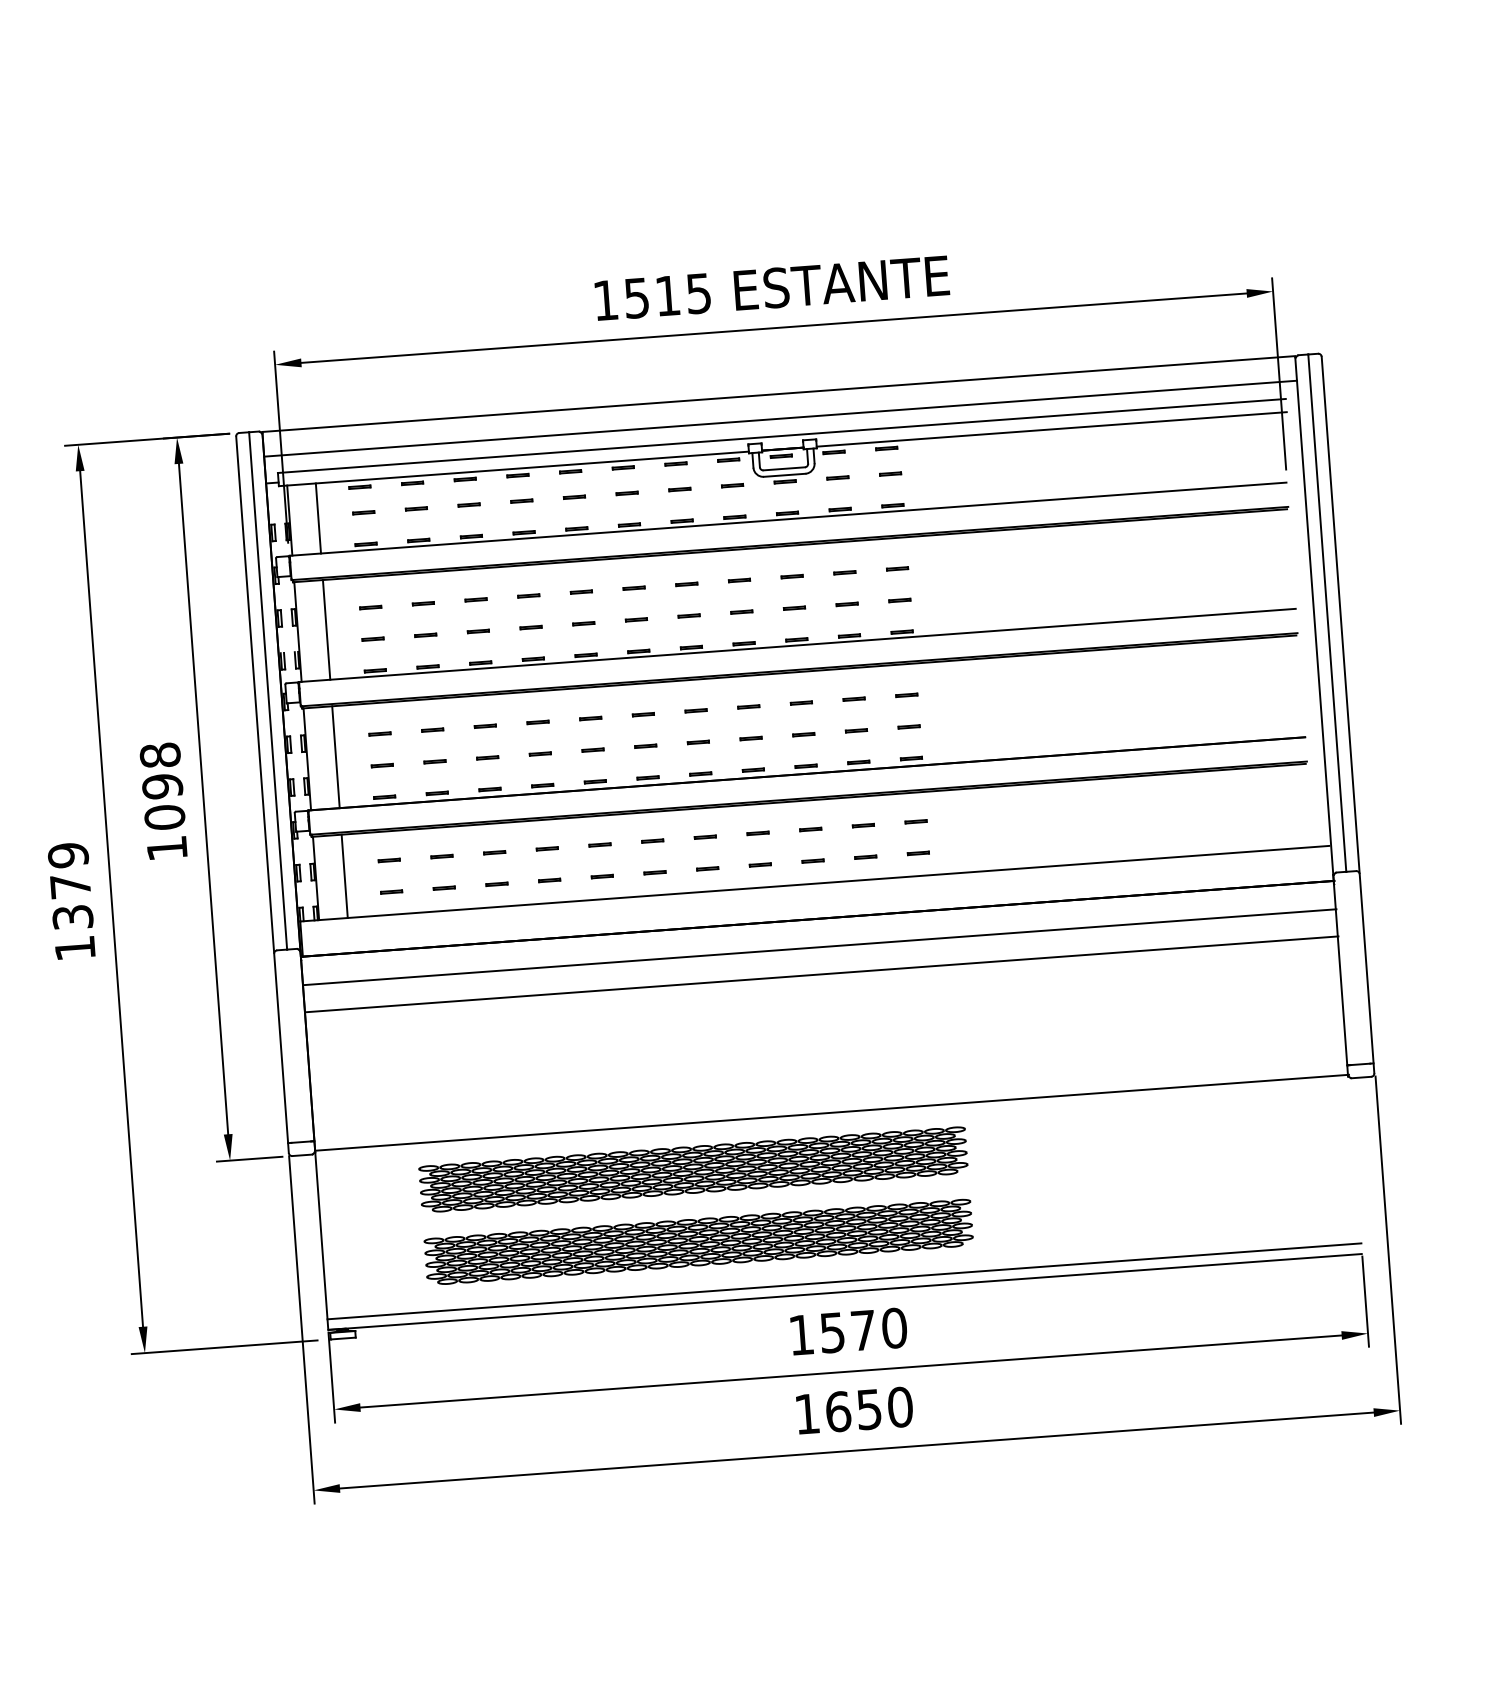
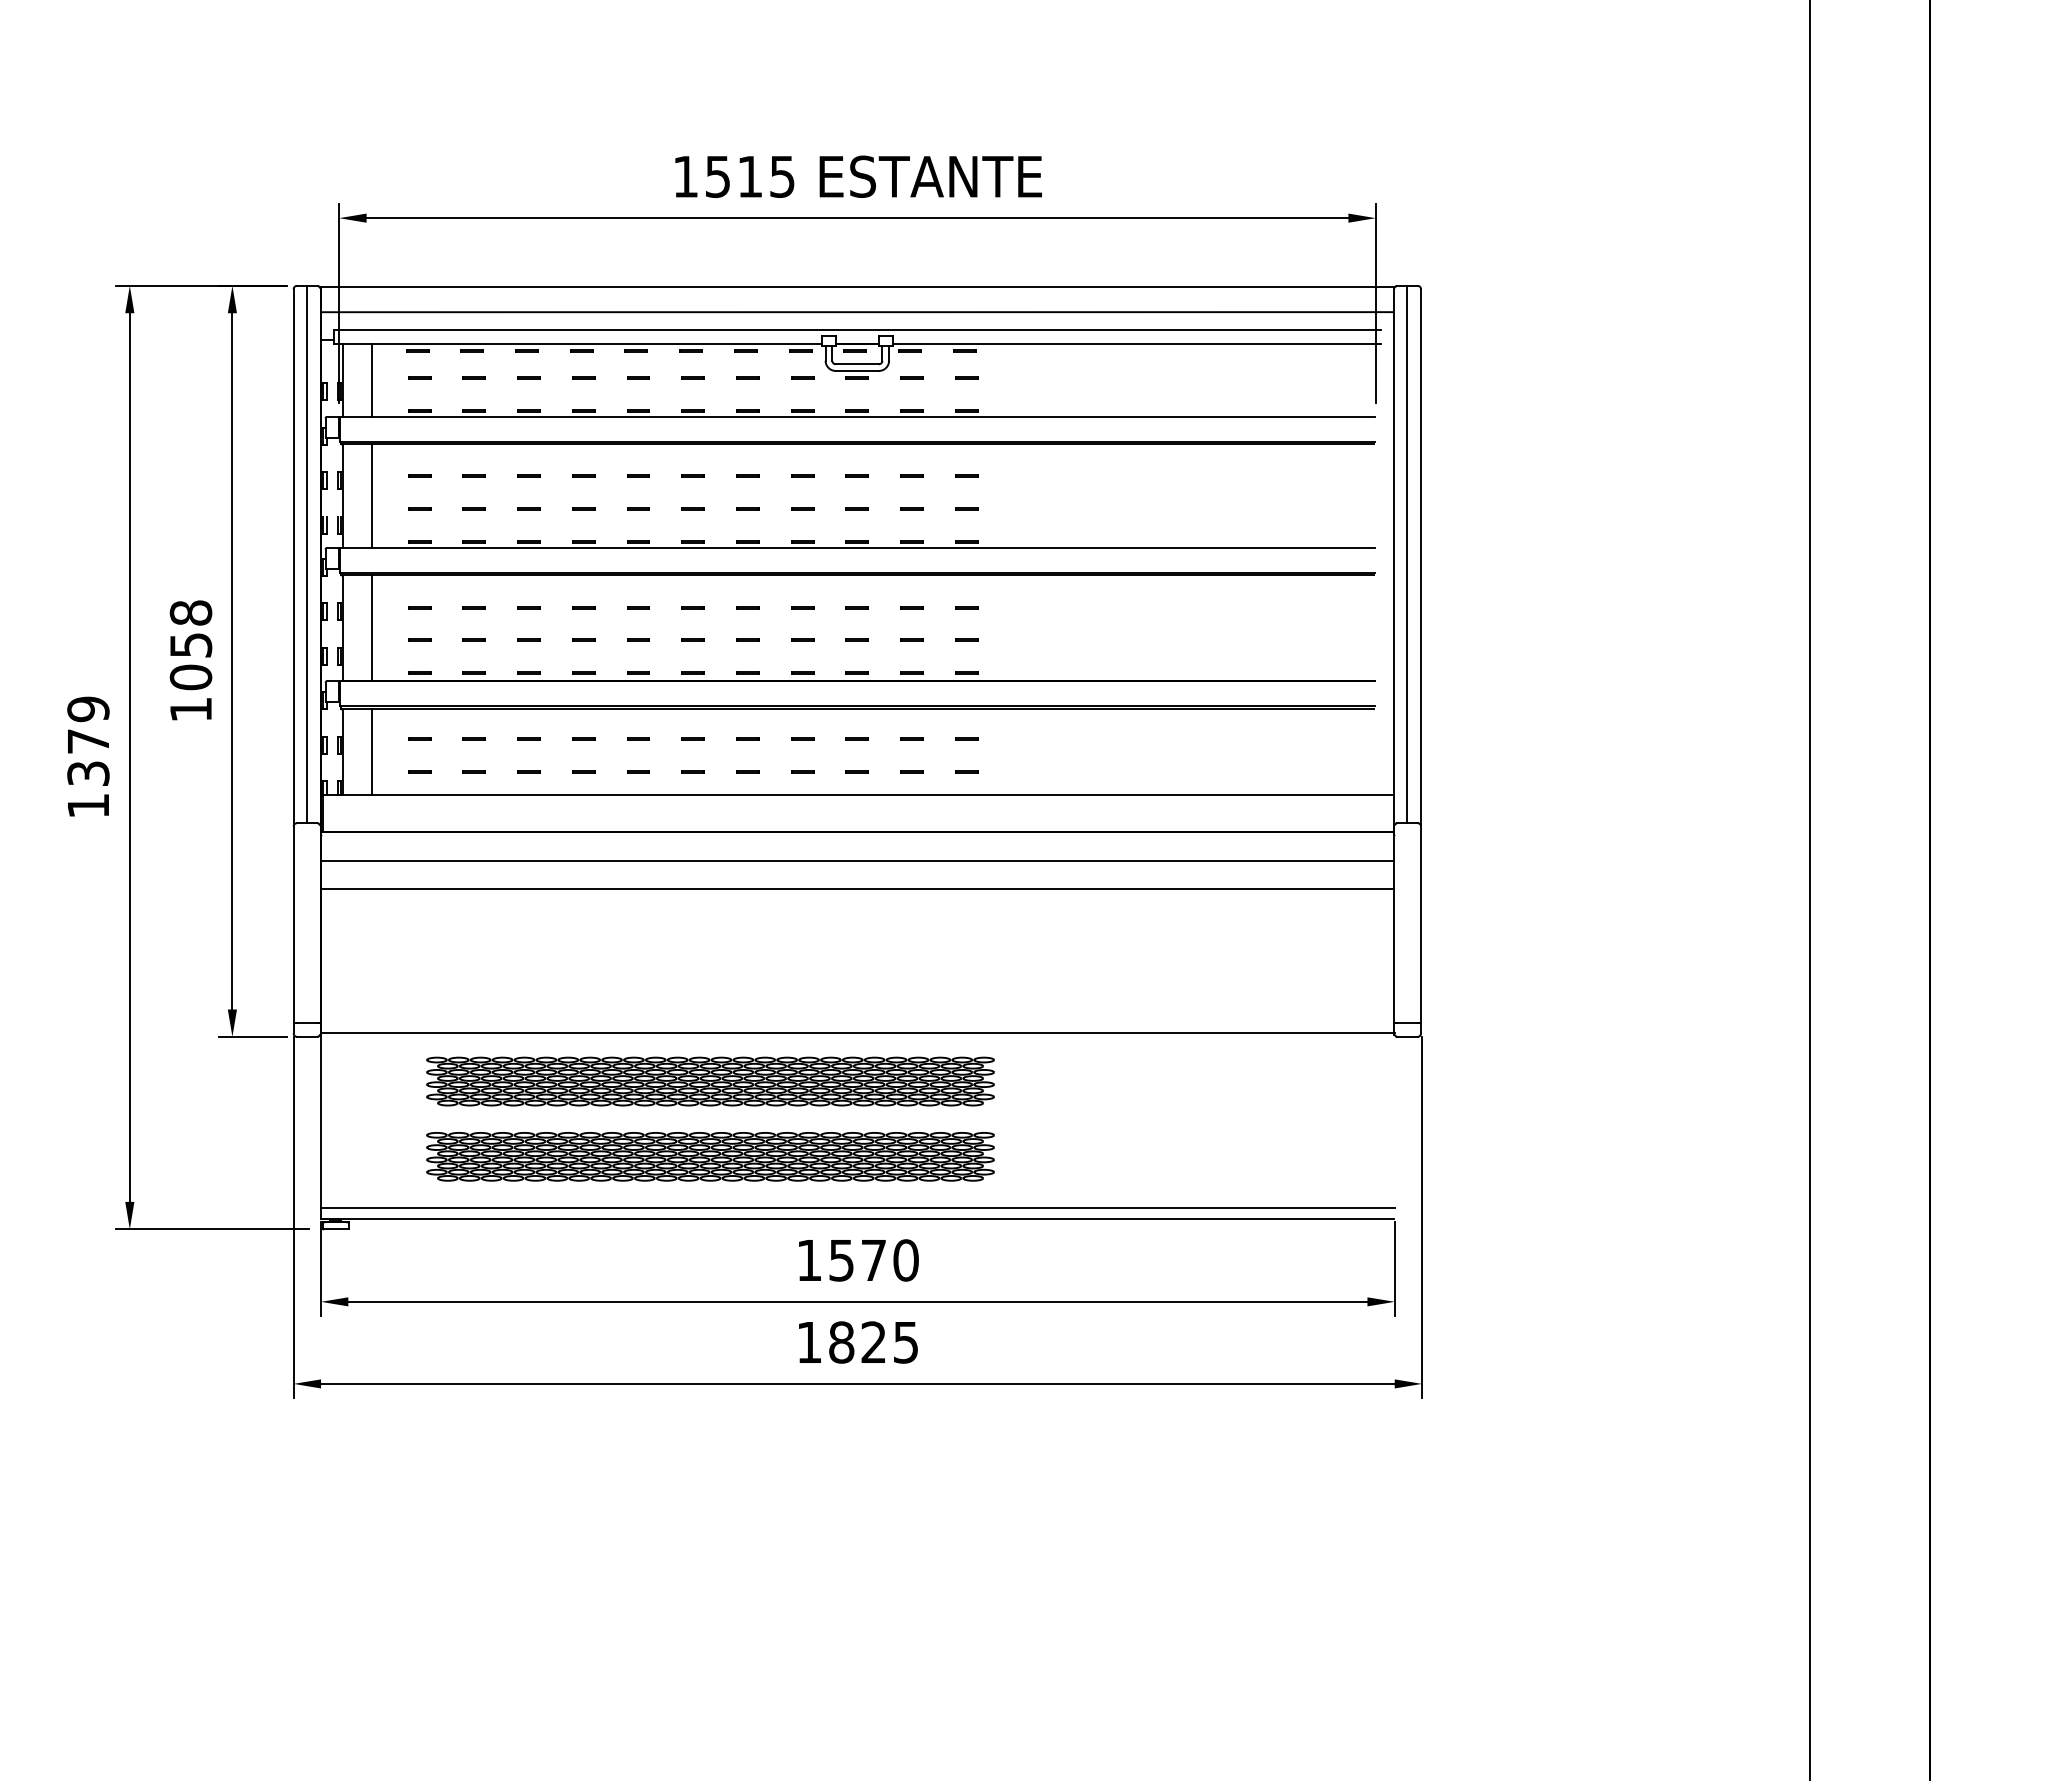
text: (162, 786) -> (190, 645), 1098 -> 1058
text: (868, 1409) -> (873, 1342), 1650 -> 1825

